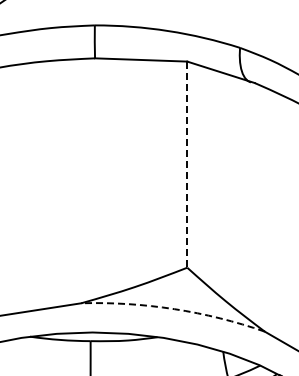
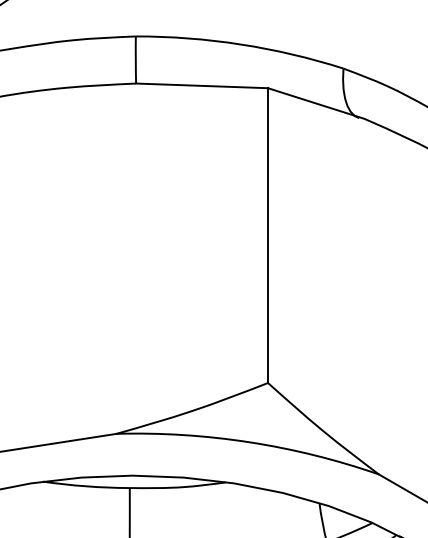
line: (187, 165) -> (268, 236), dashed -> solid
arc: (174, 309) -> (249, 442), dashed -> solid

